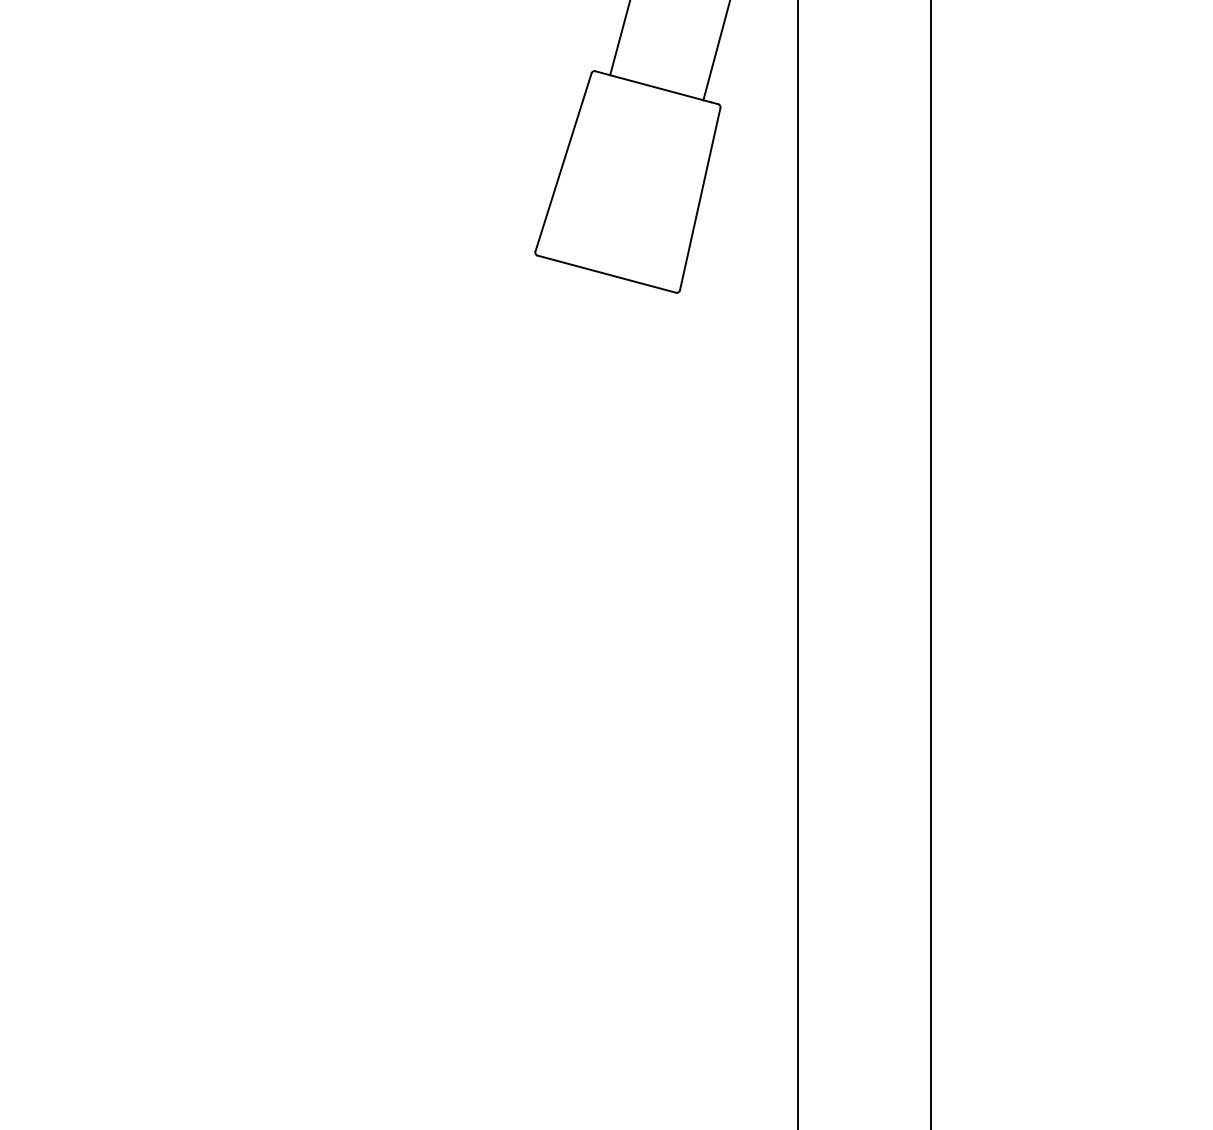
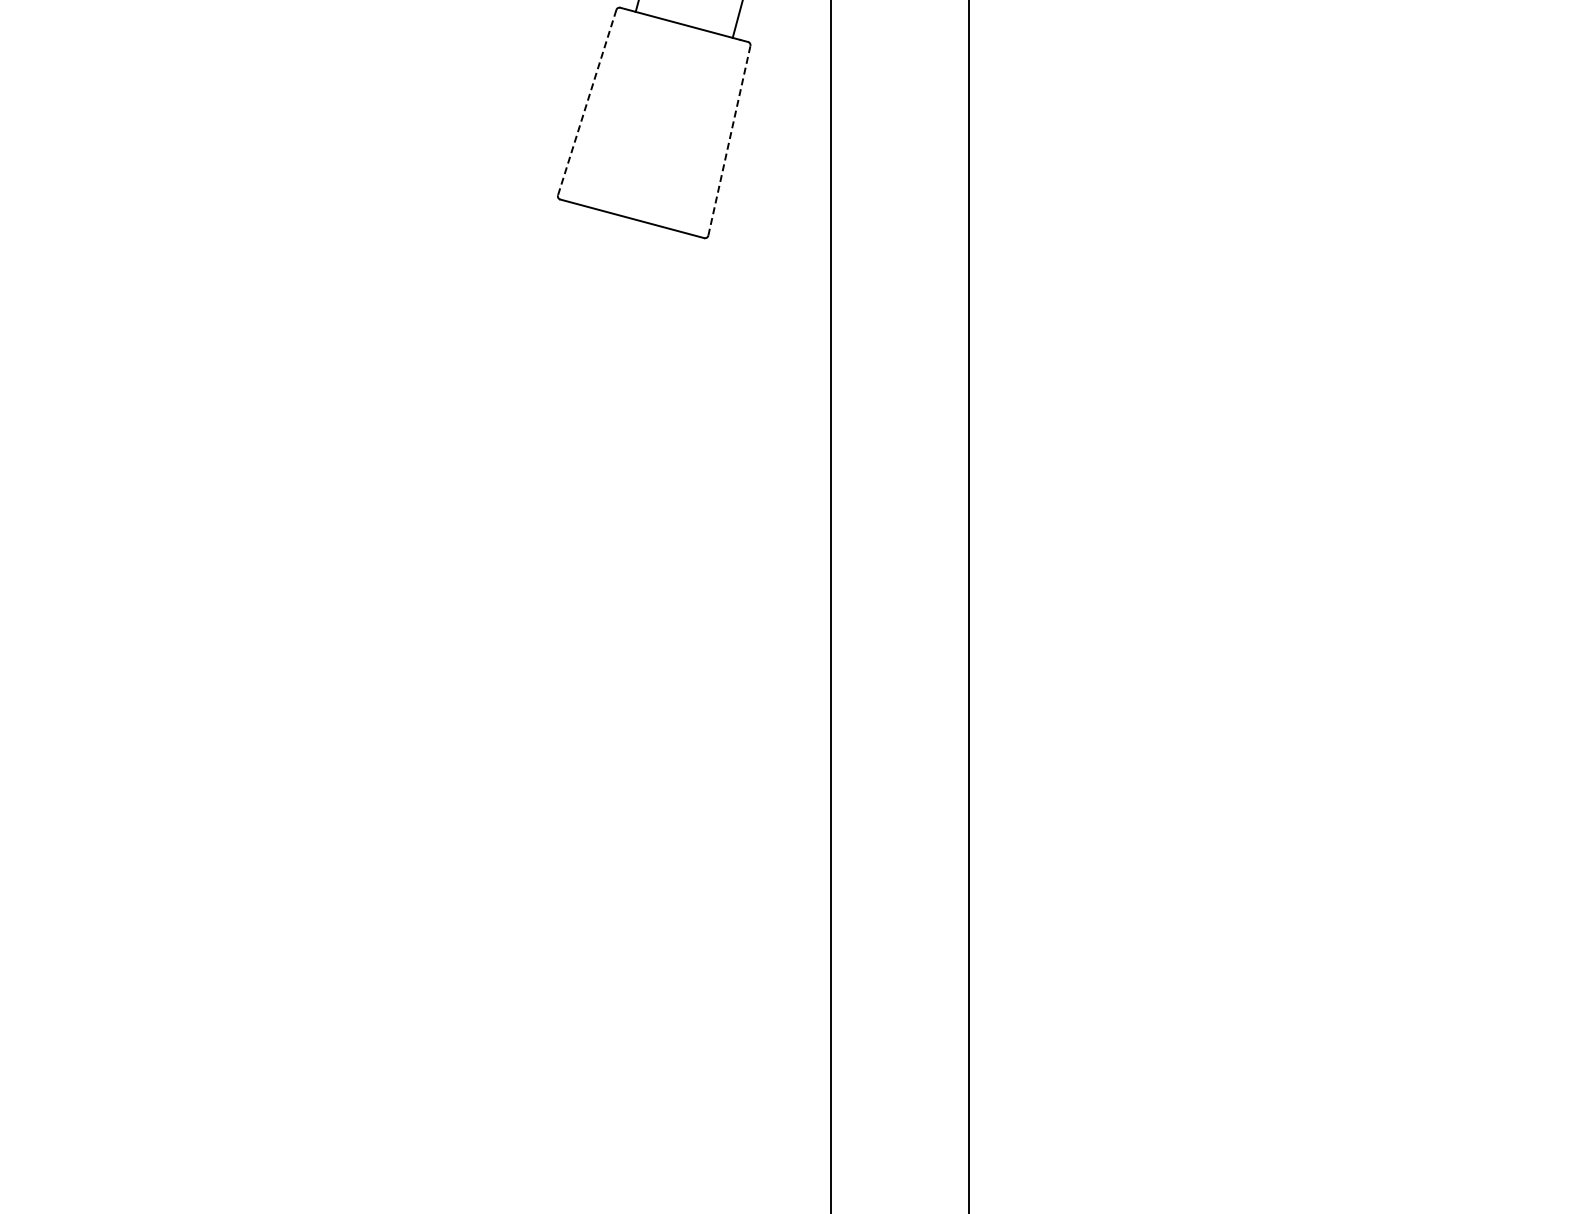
line: (563, 163) -> (587, 103), solid -> dashed
line: (700, 198) -> (729, 140), solid -> dashed

